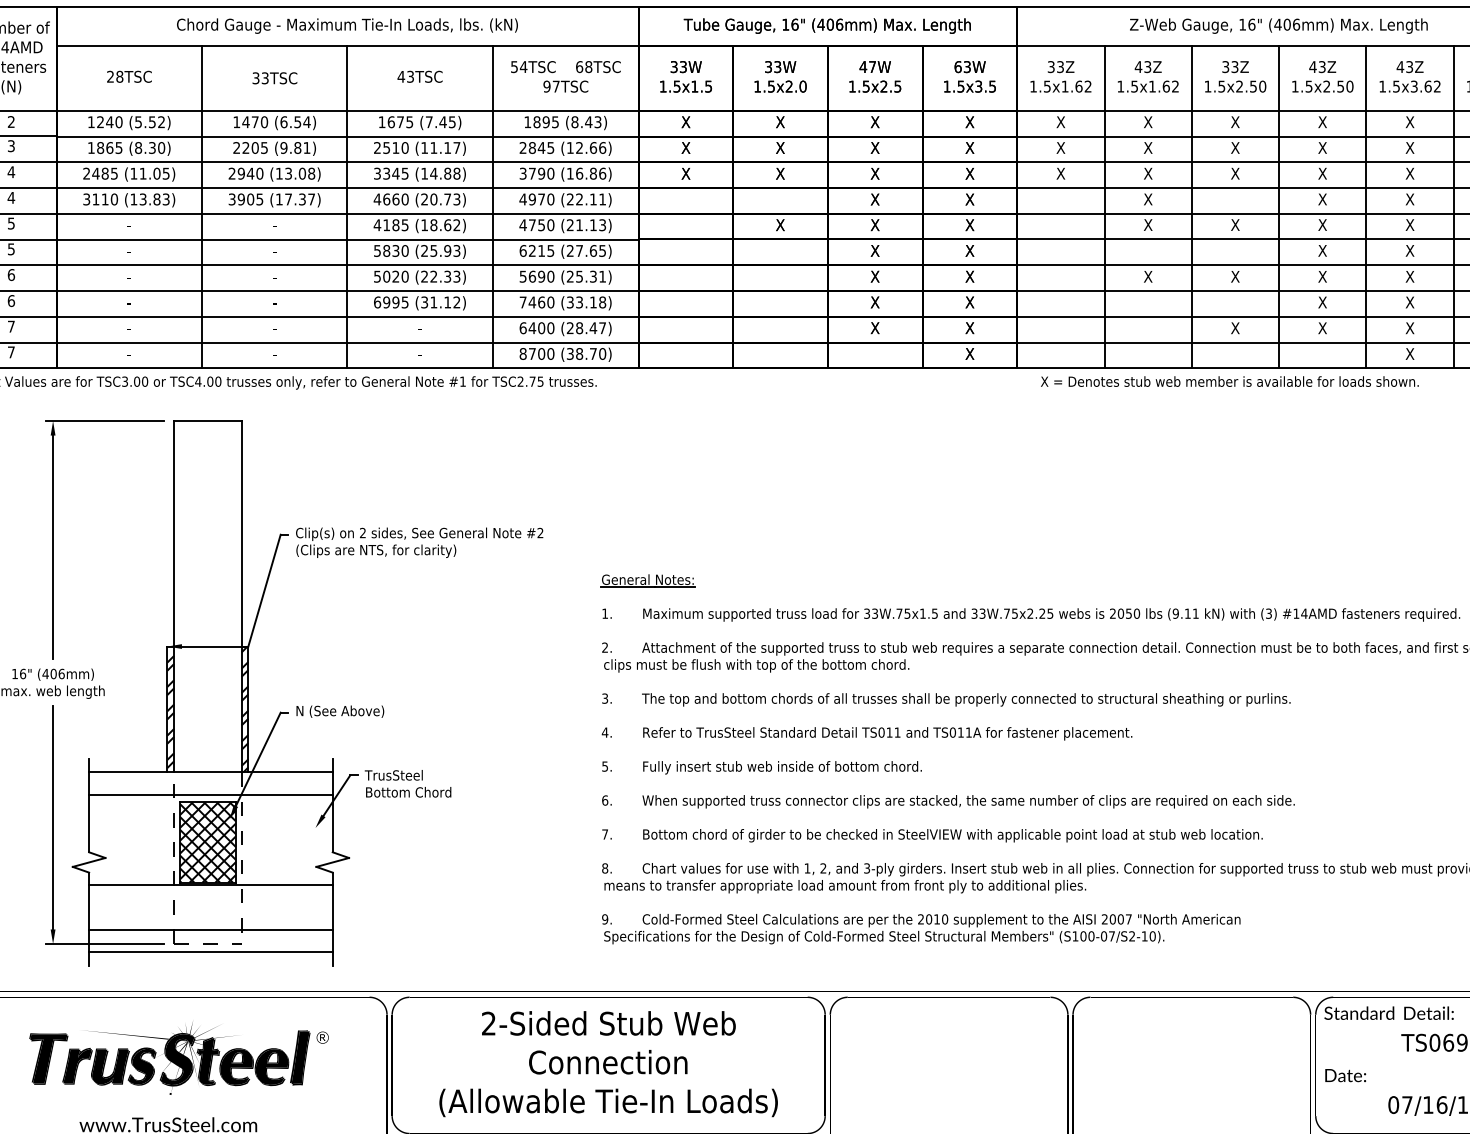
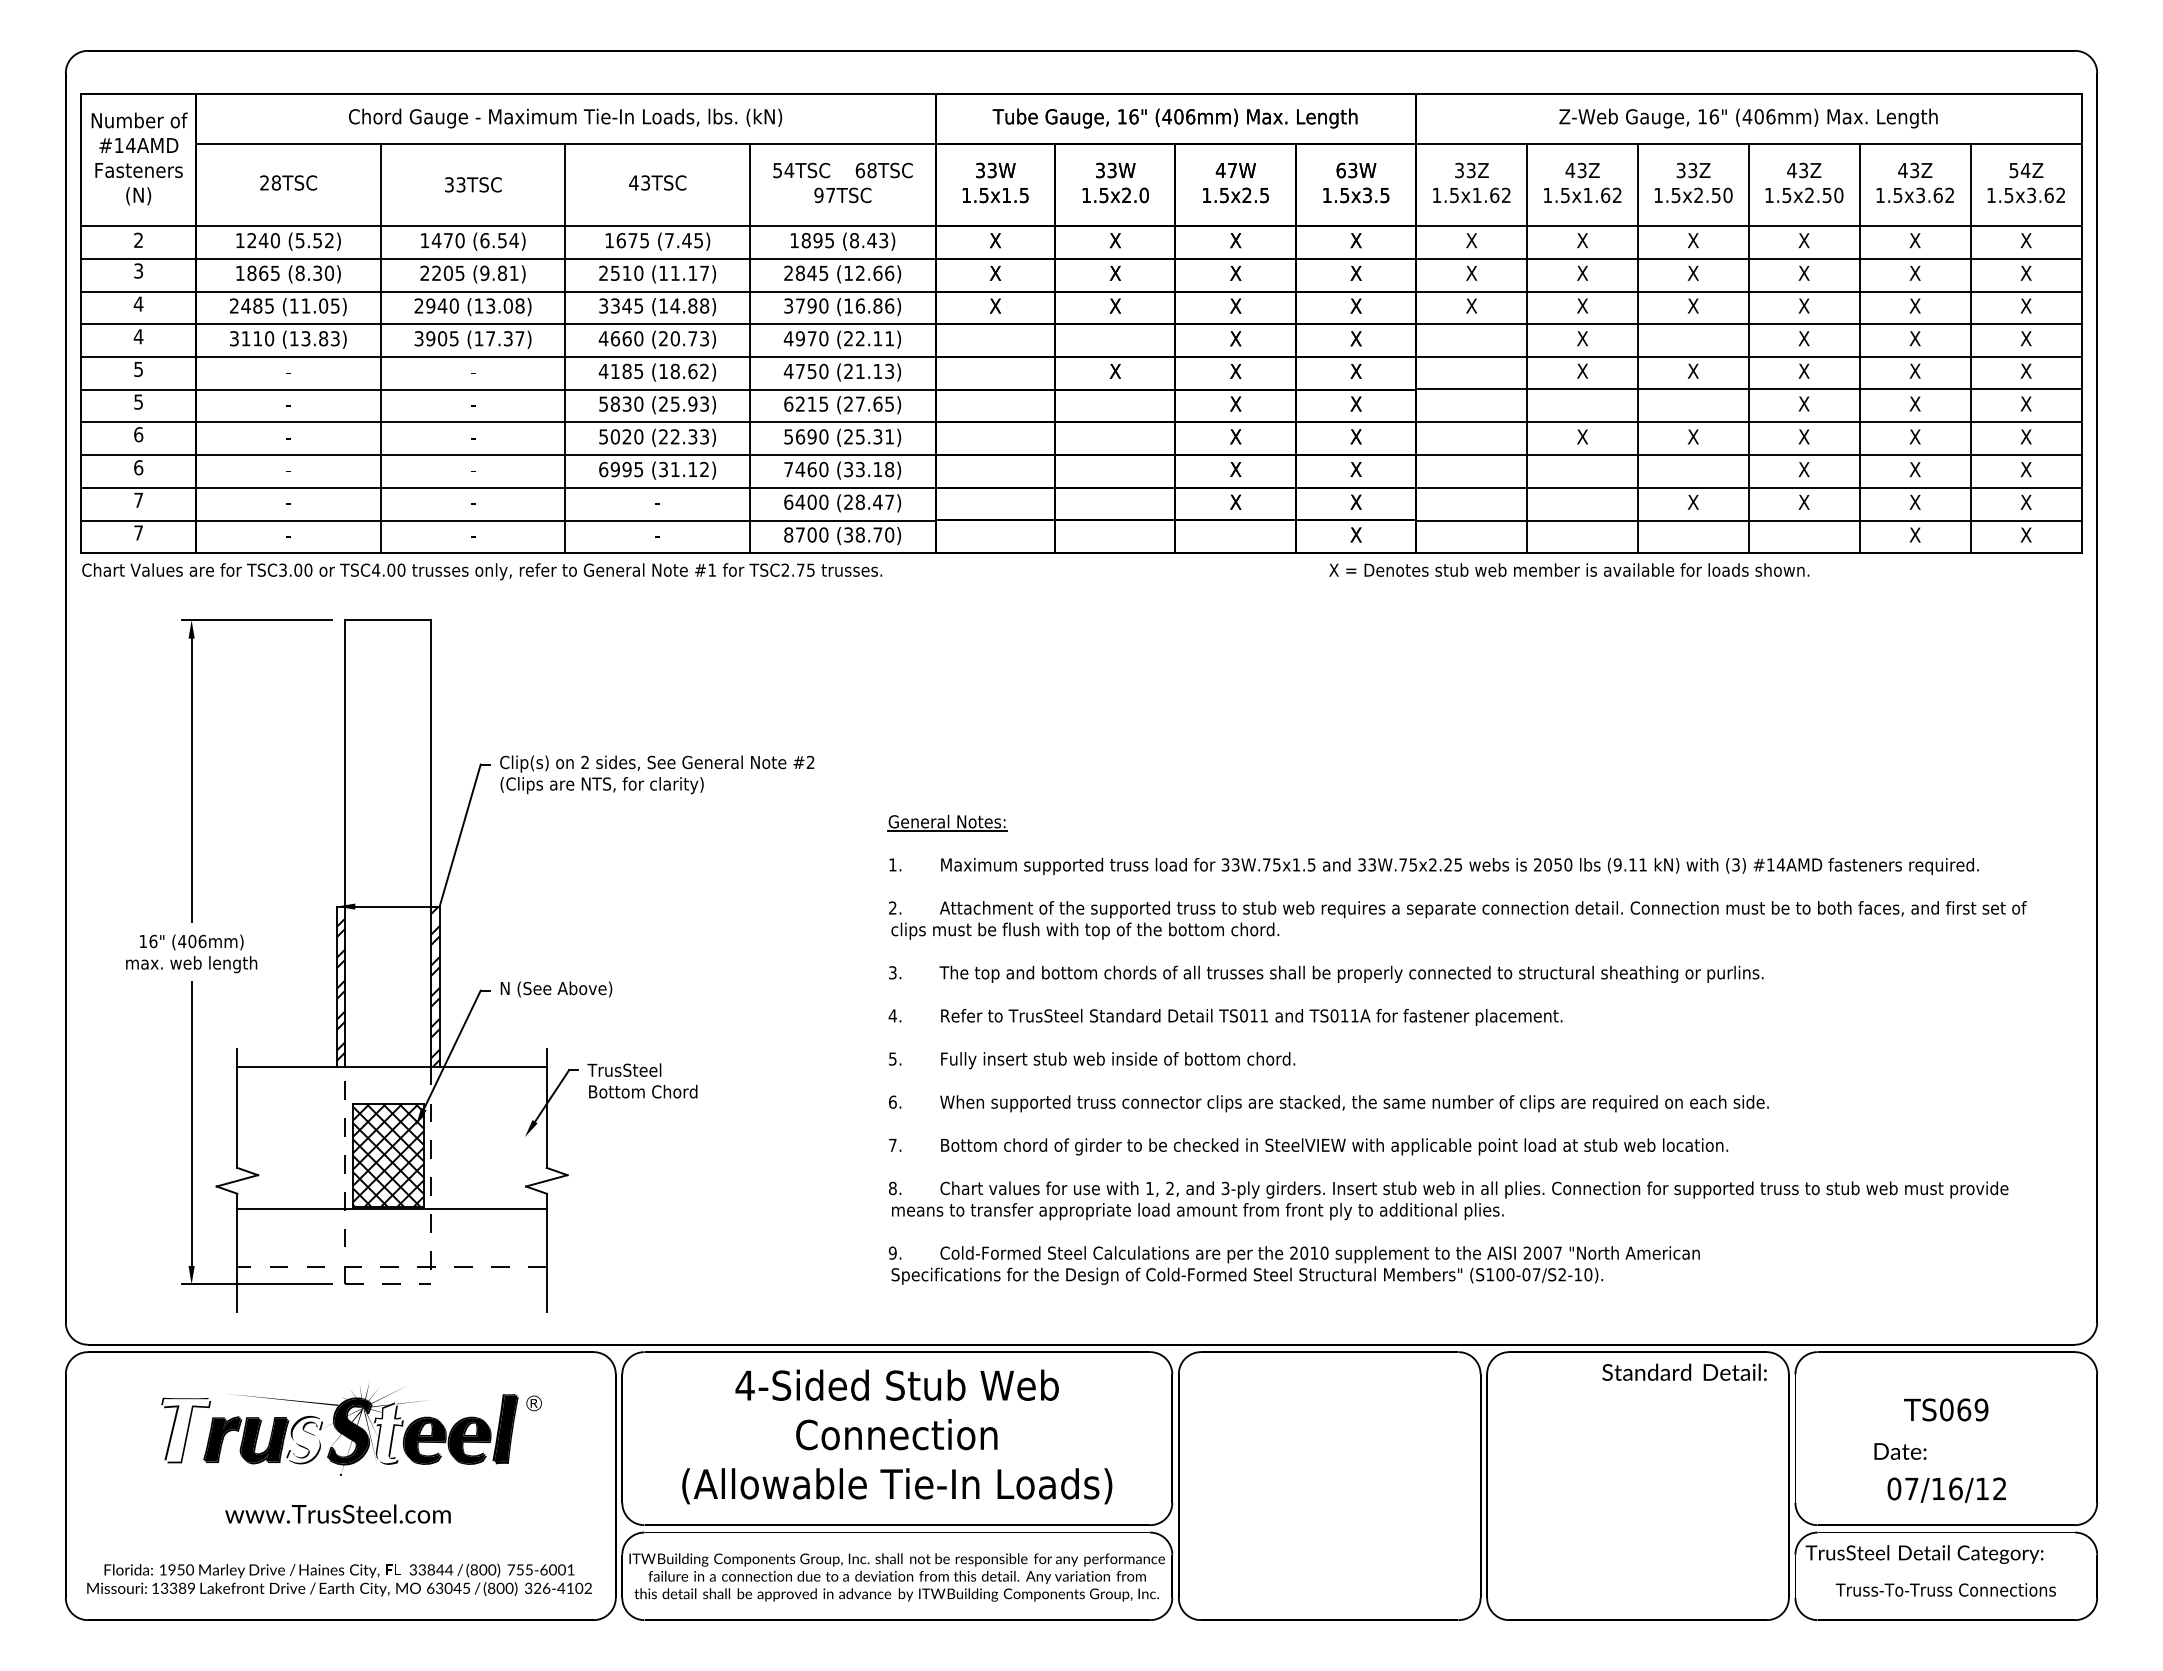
text: (1230, 381) -> (1569, 569), moved
line: (210, 795) -> (391, 1095), removed
line: (211, 929) -> (392, 1266), solid -> dashed
line: (210, 952) -> (391, 1295), removed
text: (1389, 1012) -> (1684, 1371), moved
text: (488, 1023) -> (744, 1385), 2-Sided -> 4-Sided
fill: (48, 1059) -> (185, 1430), removed
fill: (208, 1061) -> (388, 1433), removed
fill: (141, 1066) -> (304, 1439), removed
text: (1345, 1075) -> (1900, 1451), moved

